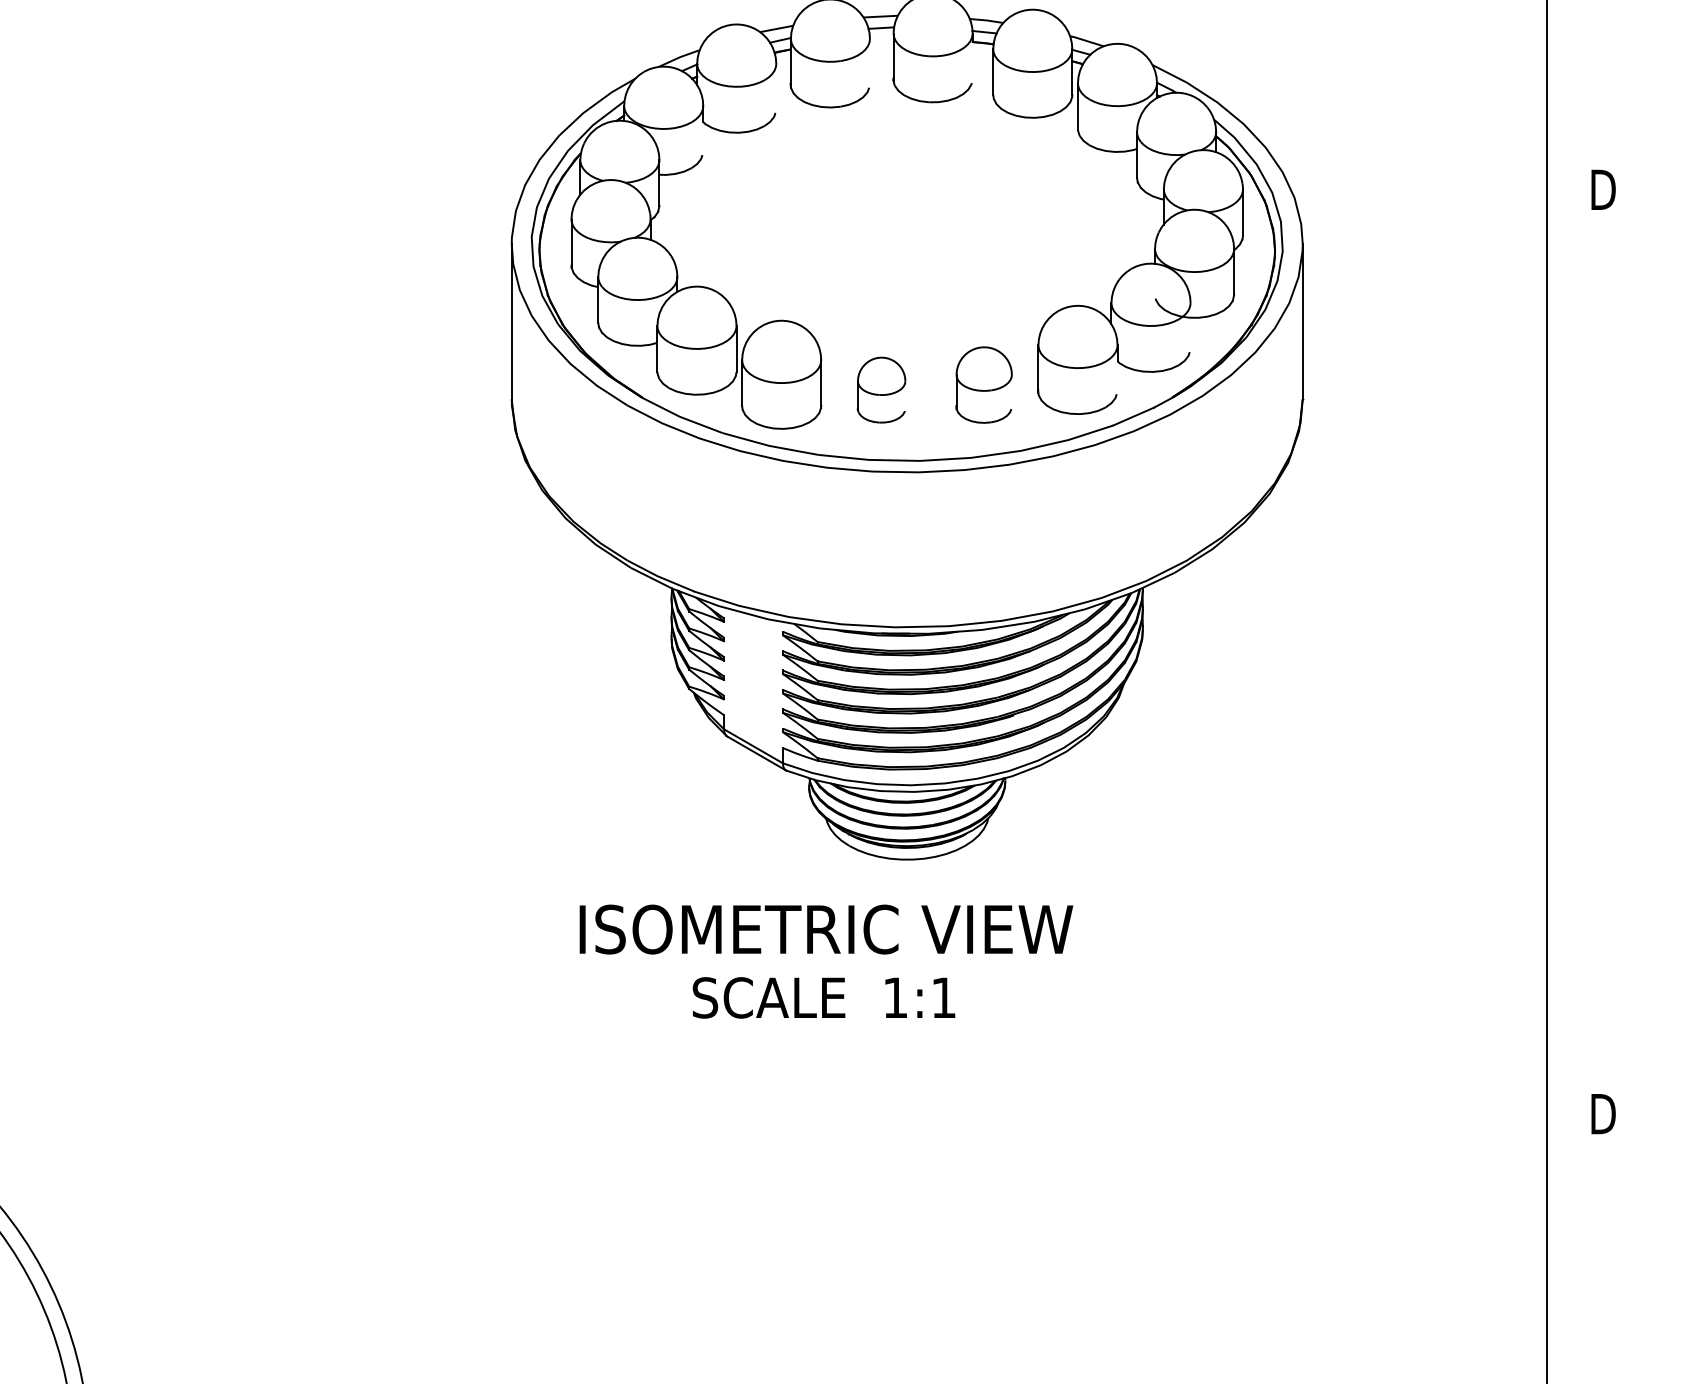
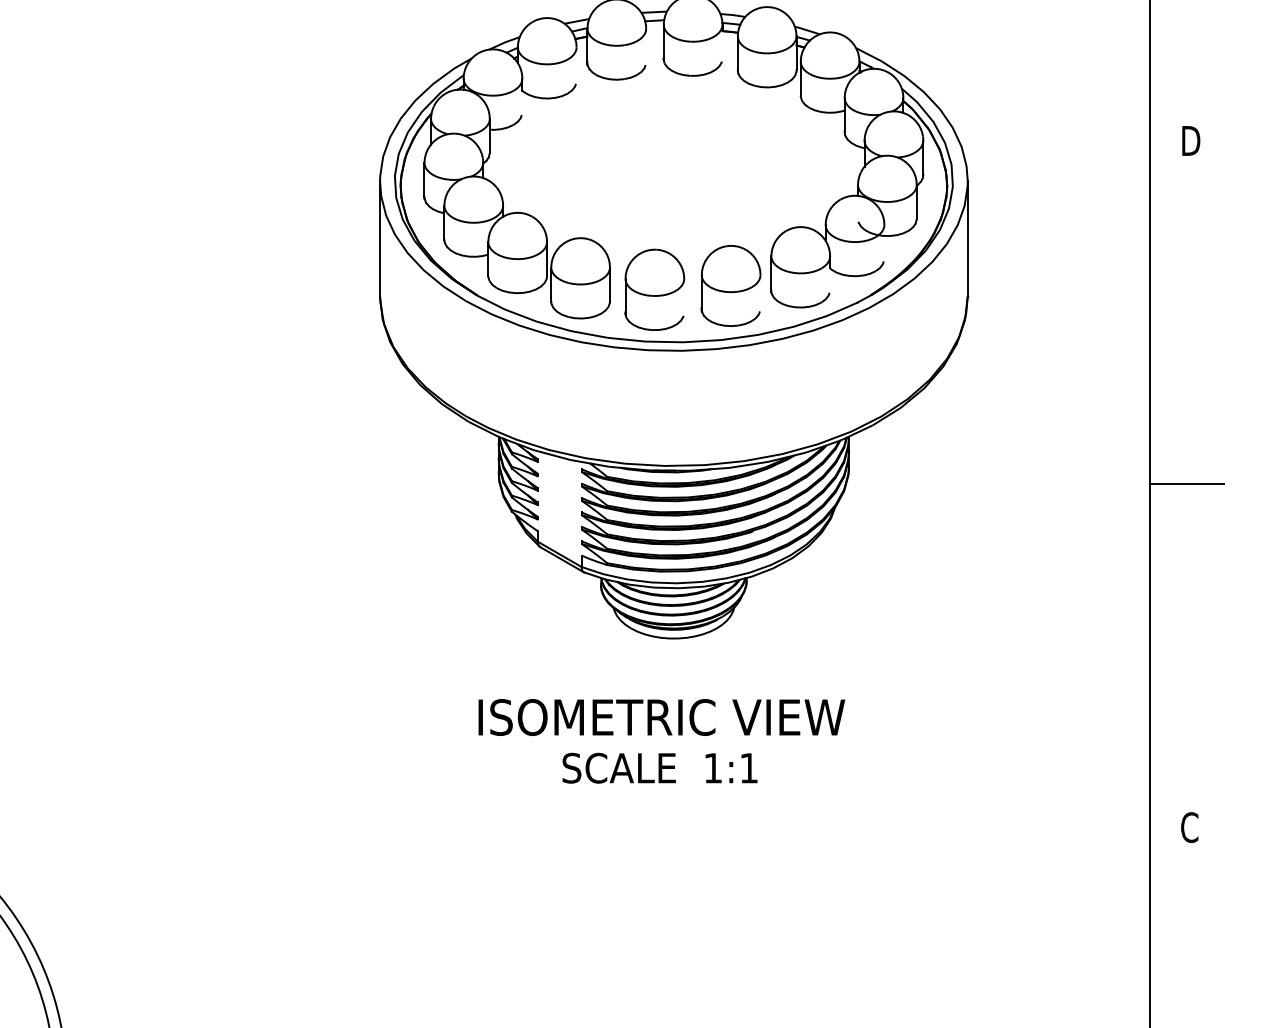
part: (983, 384) -> (730, 285), size x1.43
part: (881, 389) -> (654, 289), size x1.67
line: (1597, 652) -> (1186, 484), added
text: (825, 961) -> (661, 741), moved
text: (1602, 1113) -> (1190, 827), D -> C

